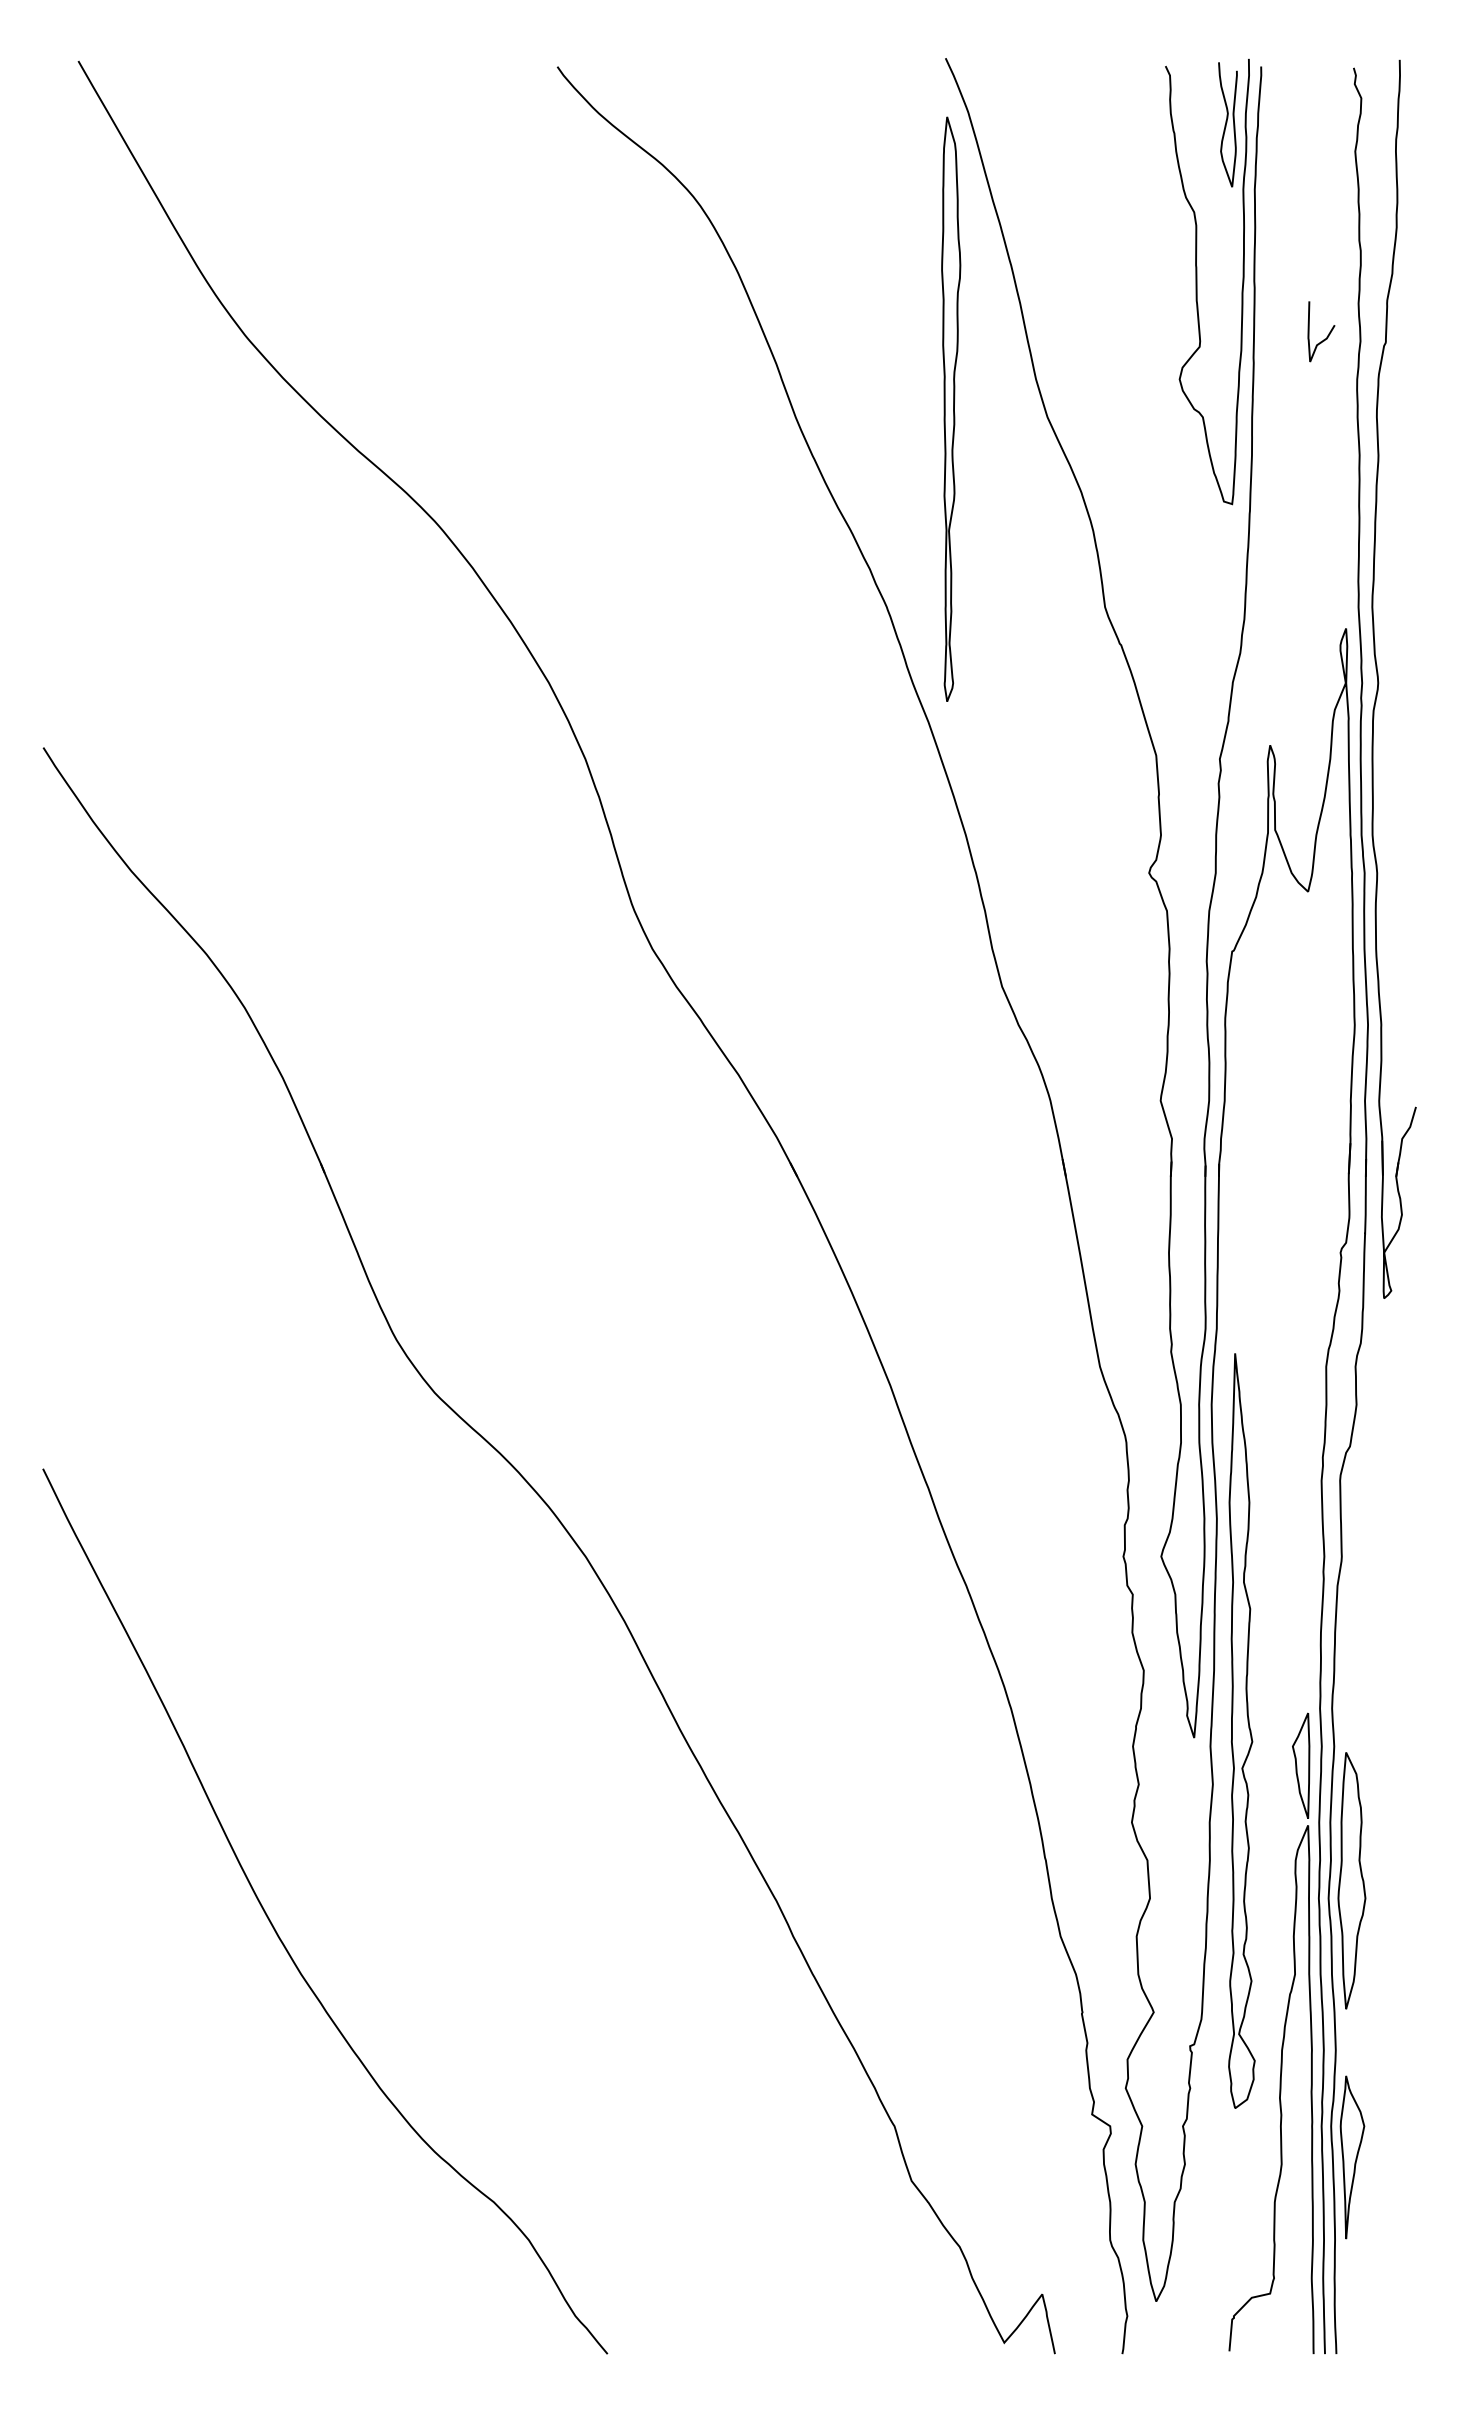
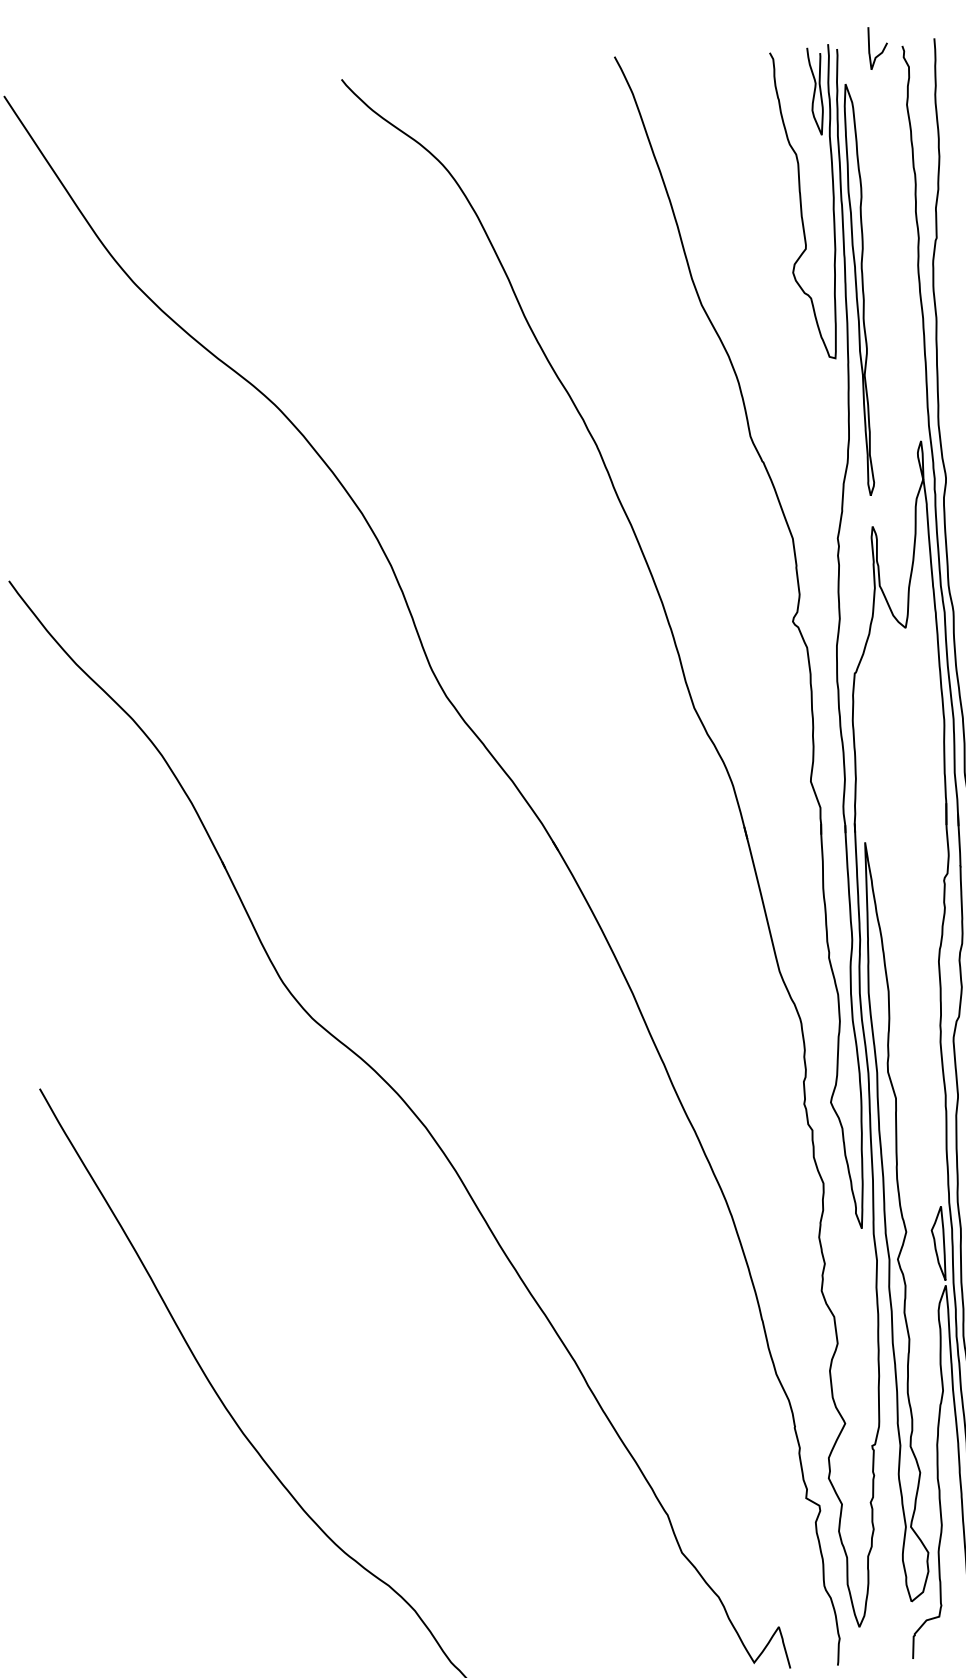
curve: (1327, 335) -> (882, 50), moved
part: (951, 408) -> (861, 289), moved
part: (1241, 1730) -> (894, 1221), size x1.43

